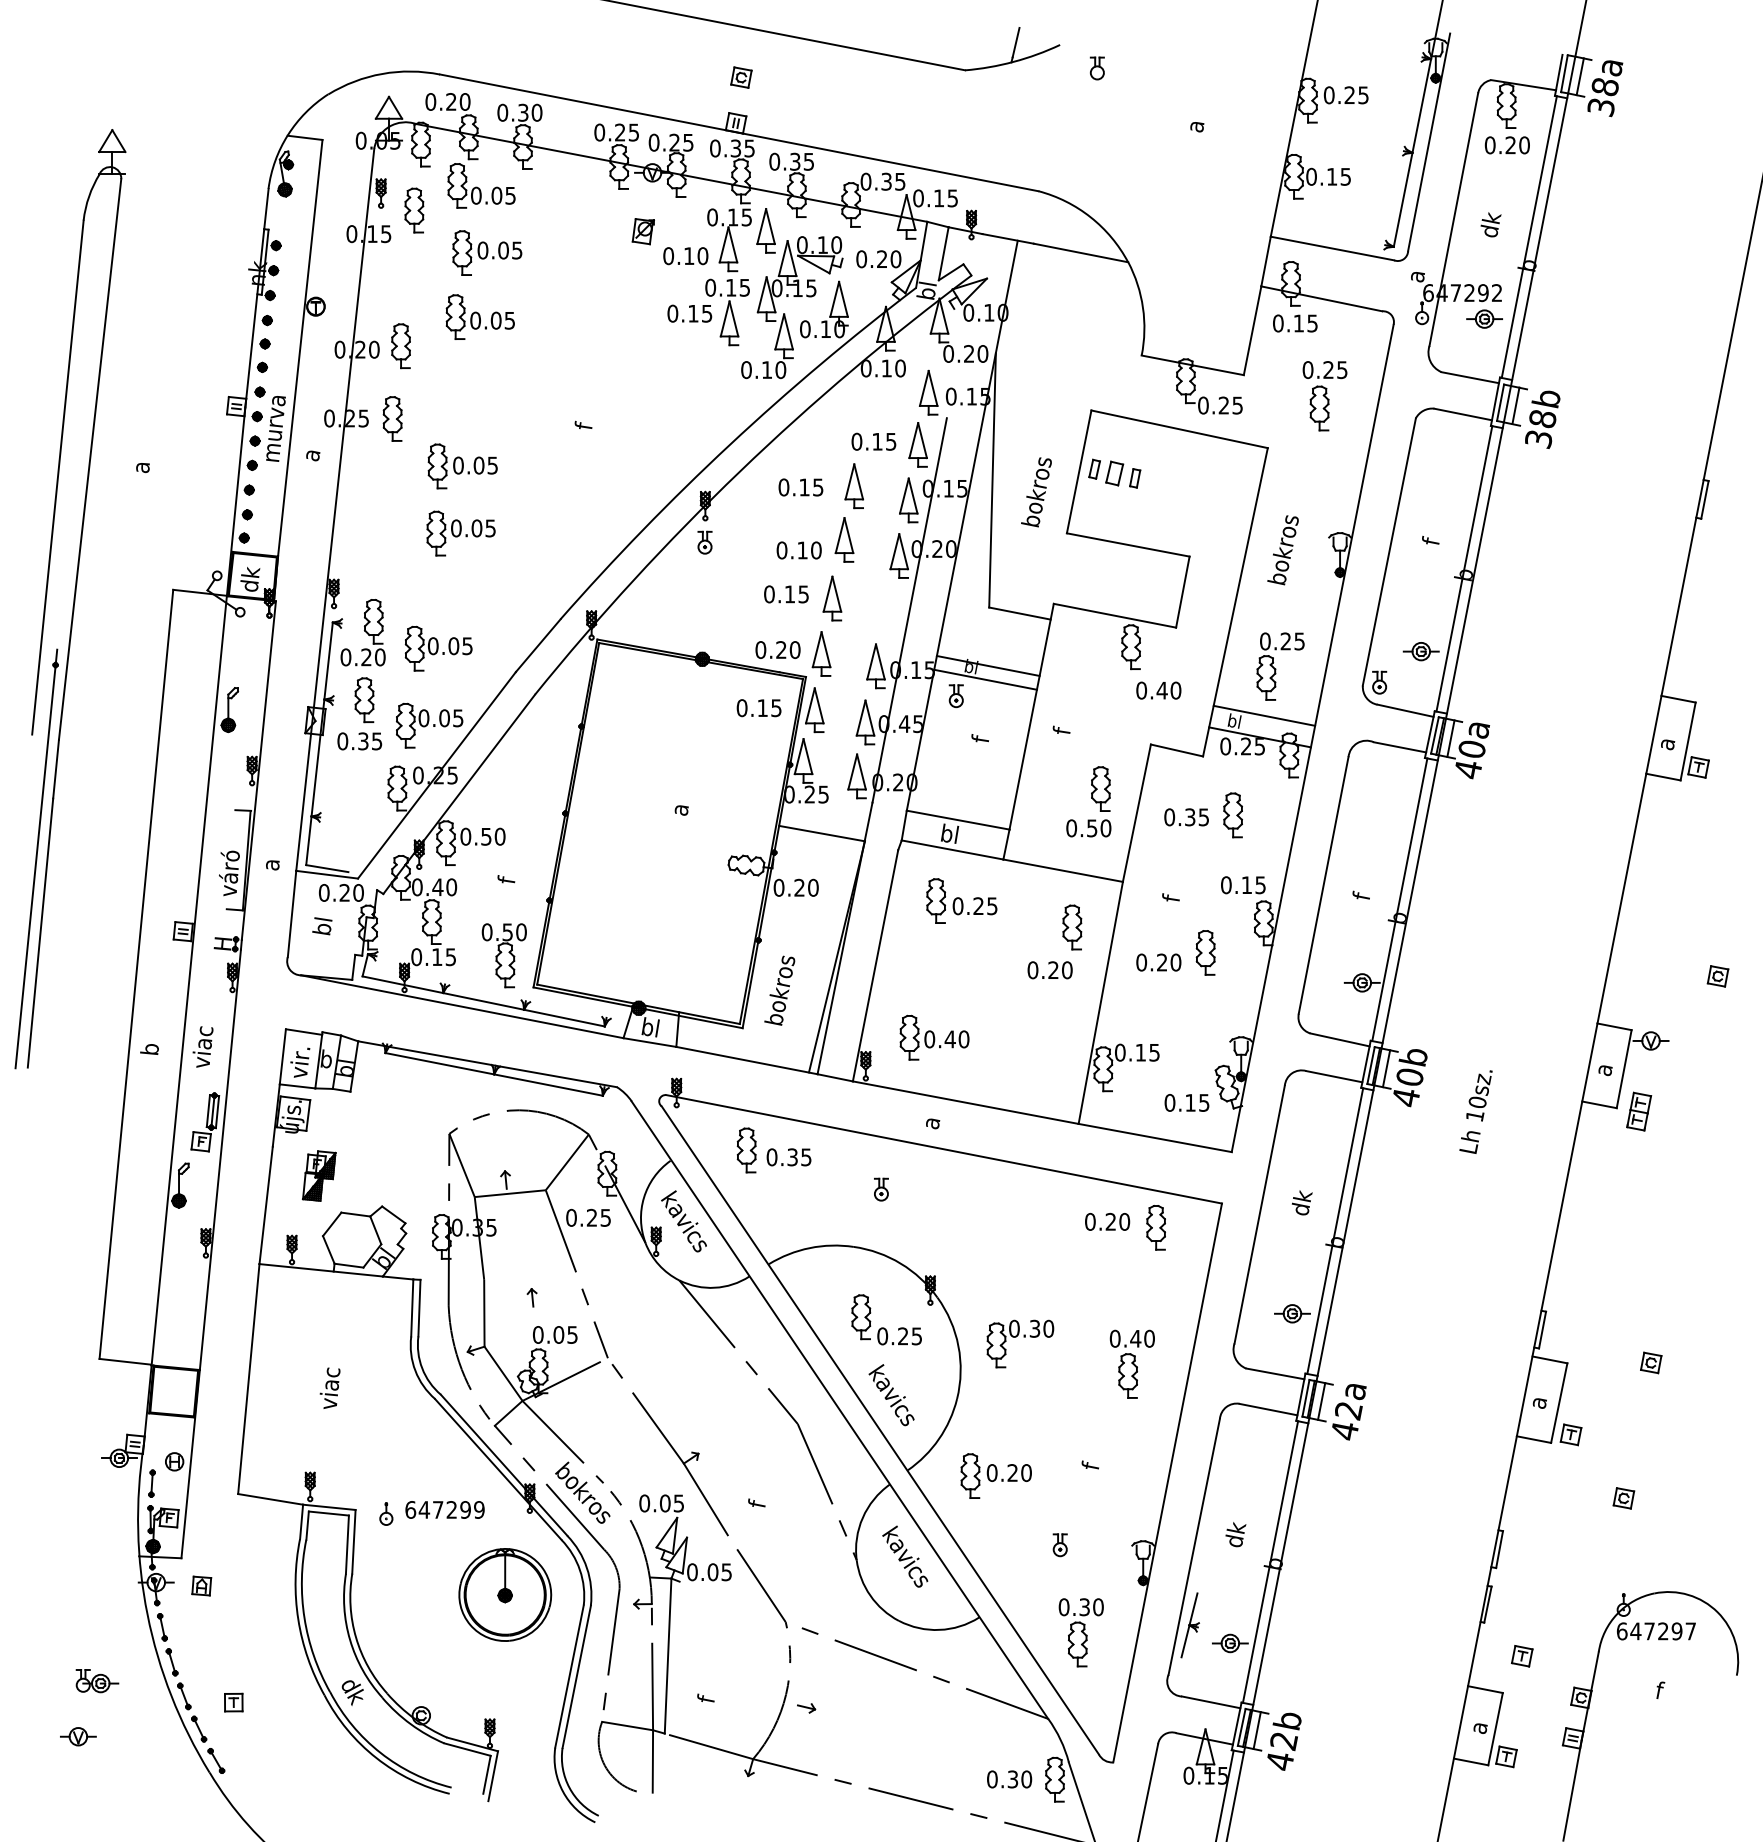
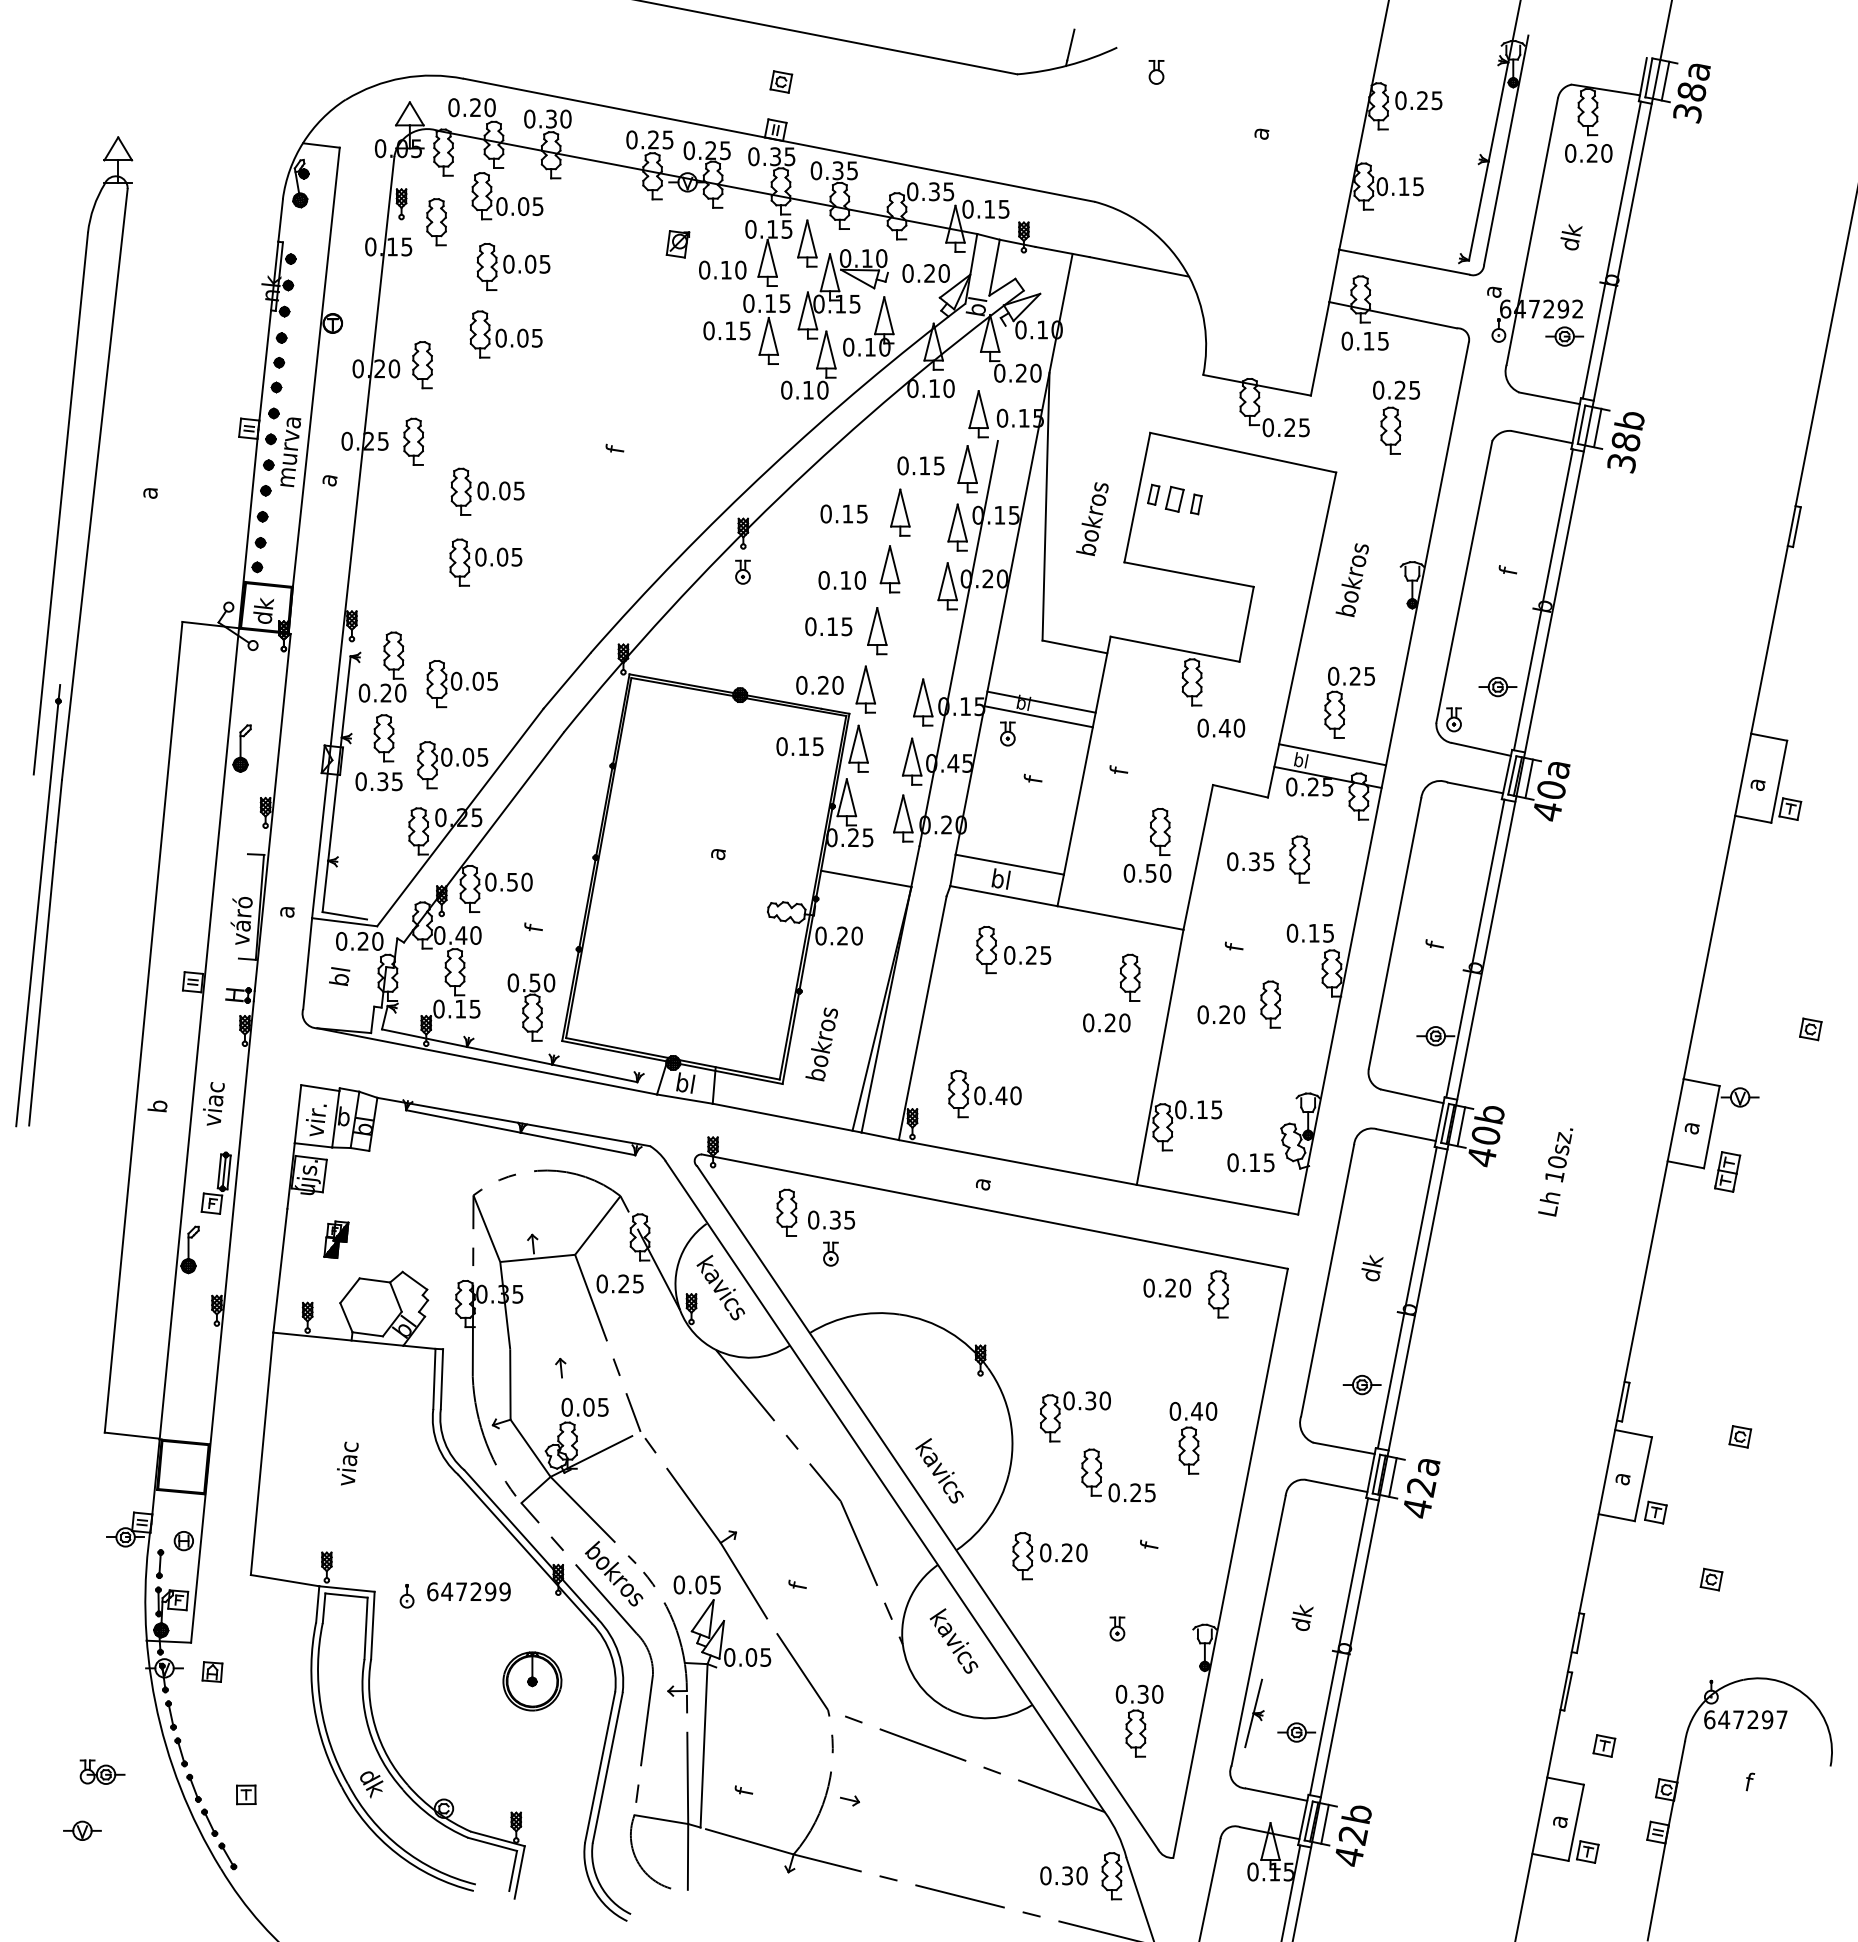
part: (319, 1175) -> (336, 1239), size x0.7
part: (881, 1189) -> (830, 1253), moved
part: (883, 1327) -> (1115, 1483), moved
part: (505, 1595) -> (532, 1681), size x0.6

